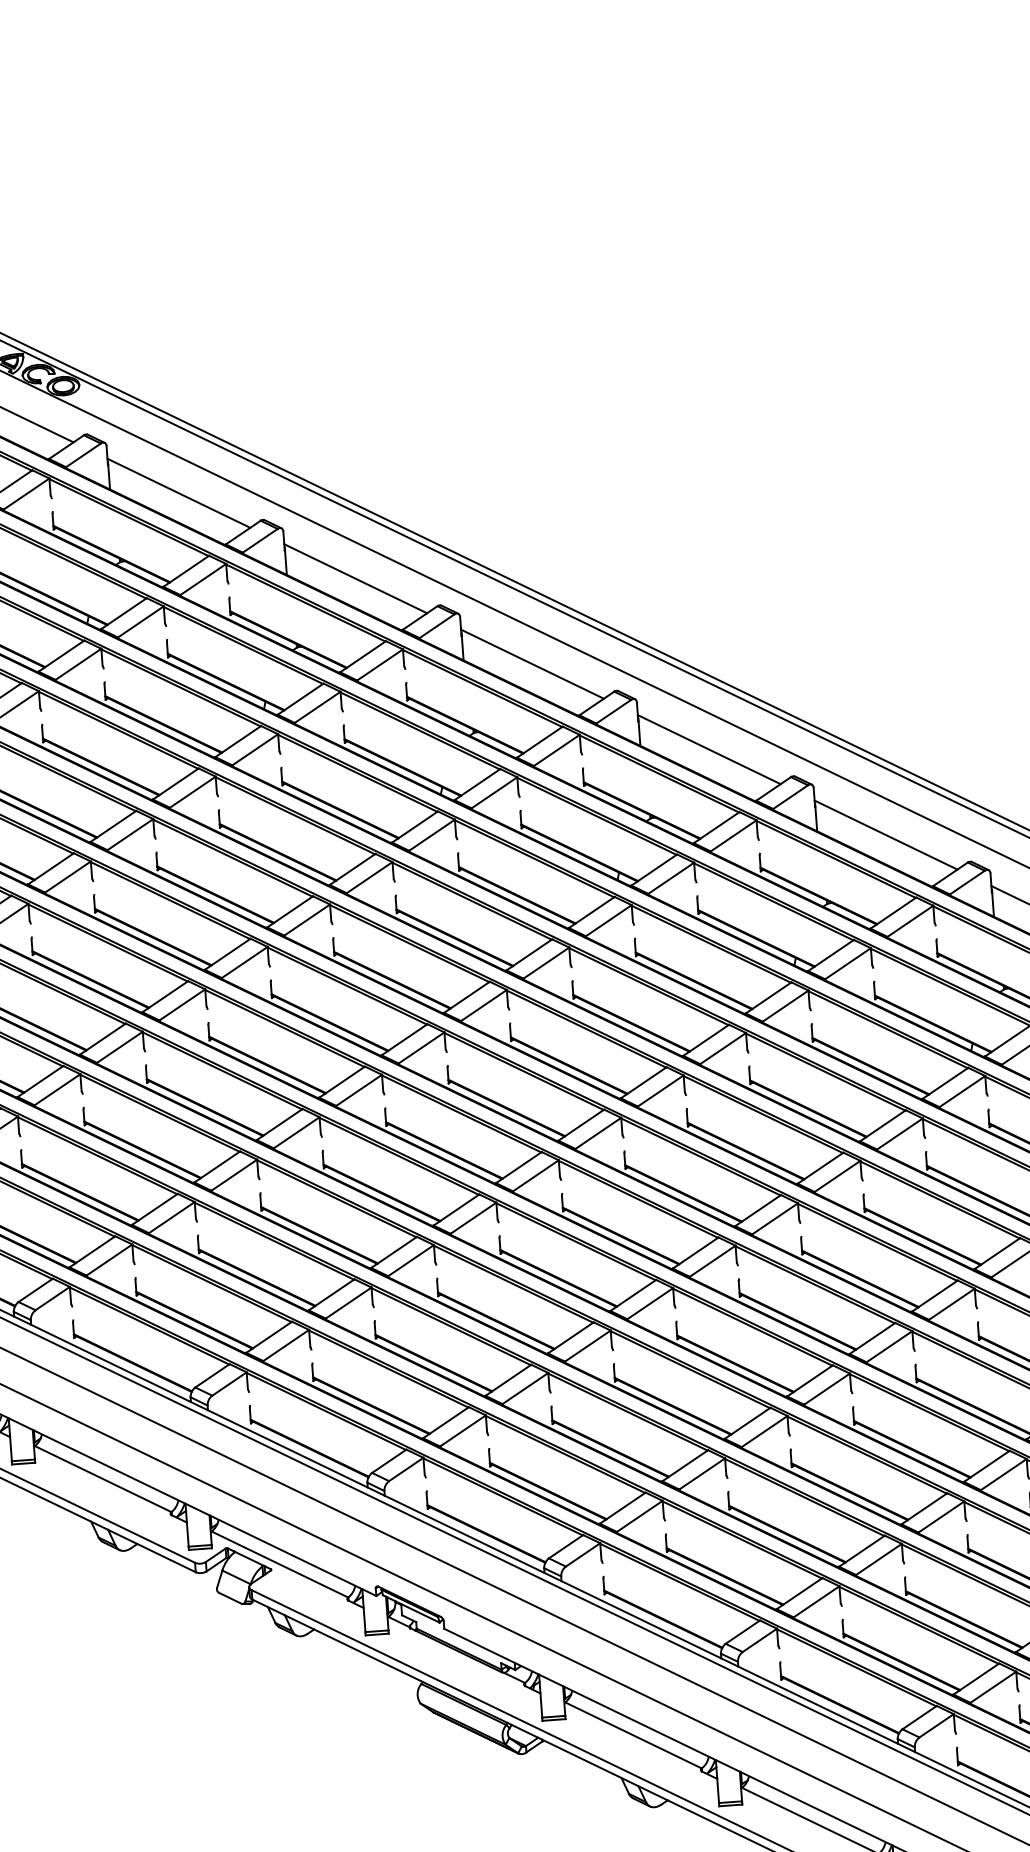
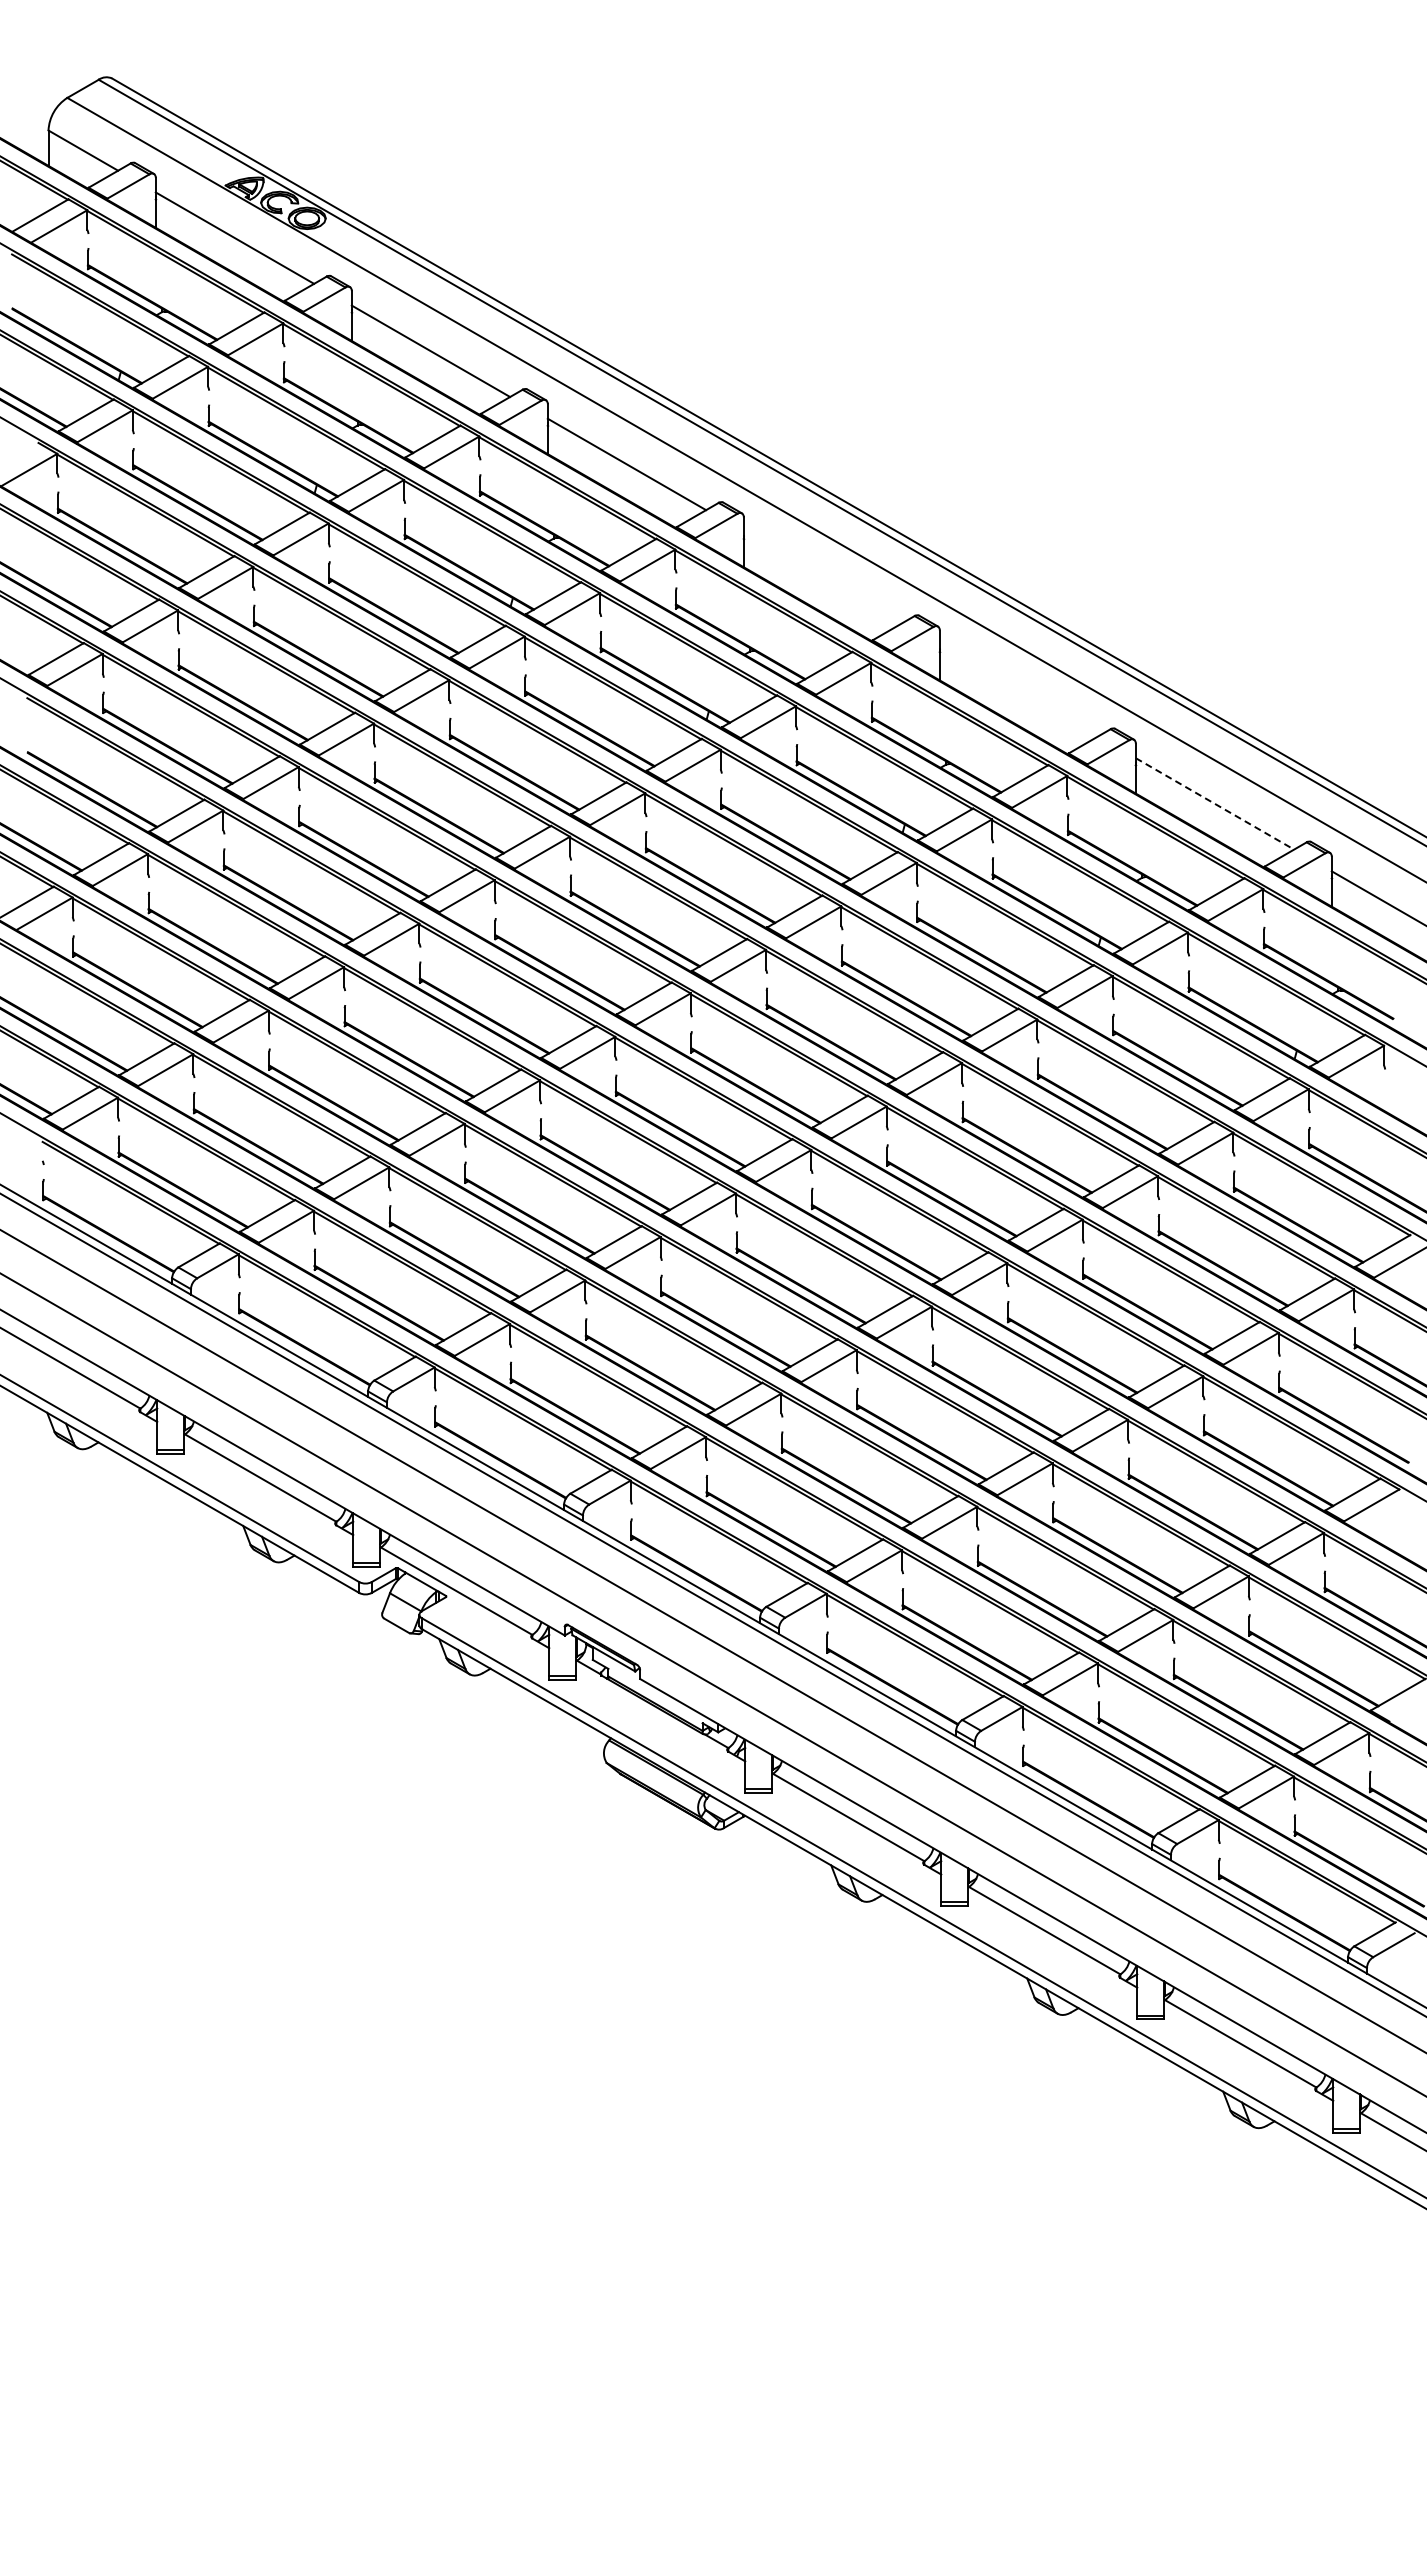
line: (532, 664) -> (822, 577), removed
line: (708, 749) -> (1018, 690), removed
line: (886, 835) -> (1215, 804), solid -> dashed

